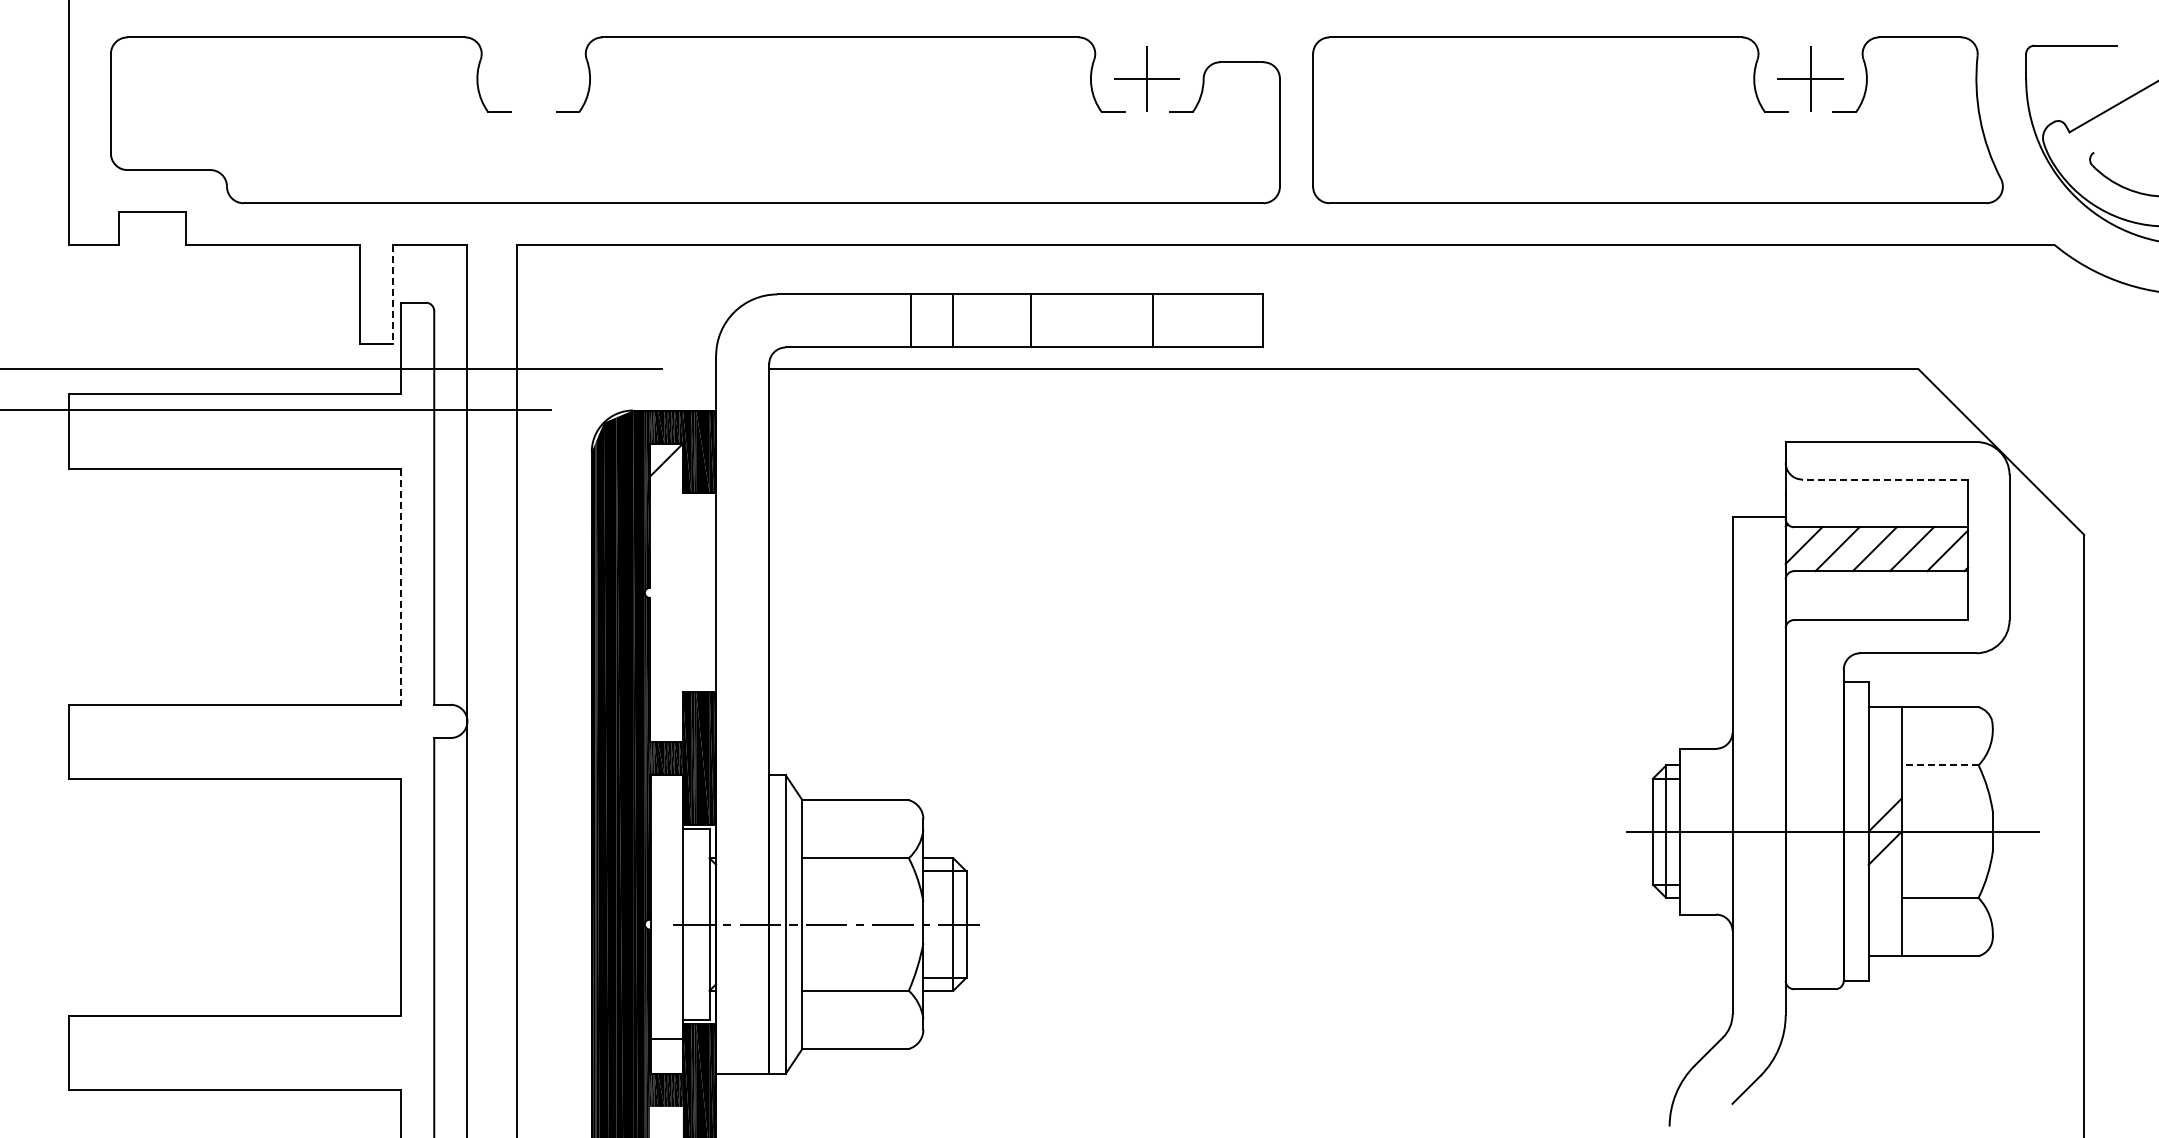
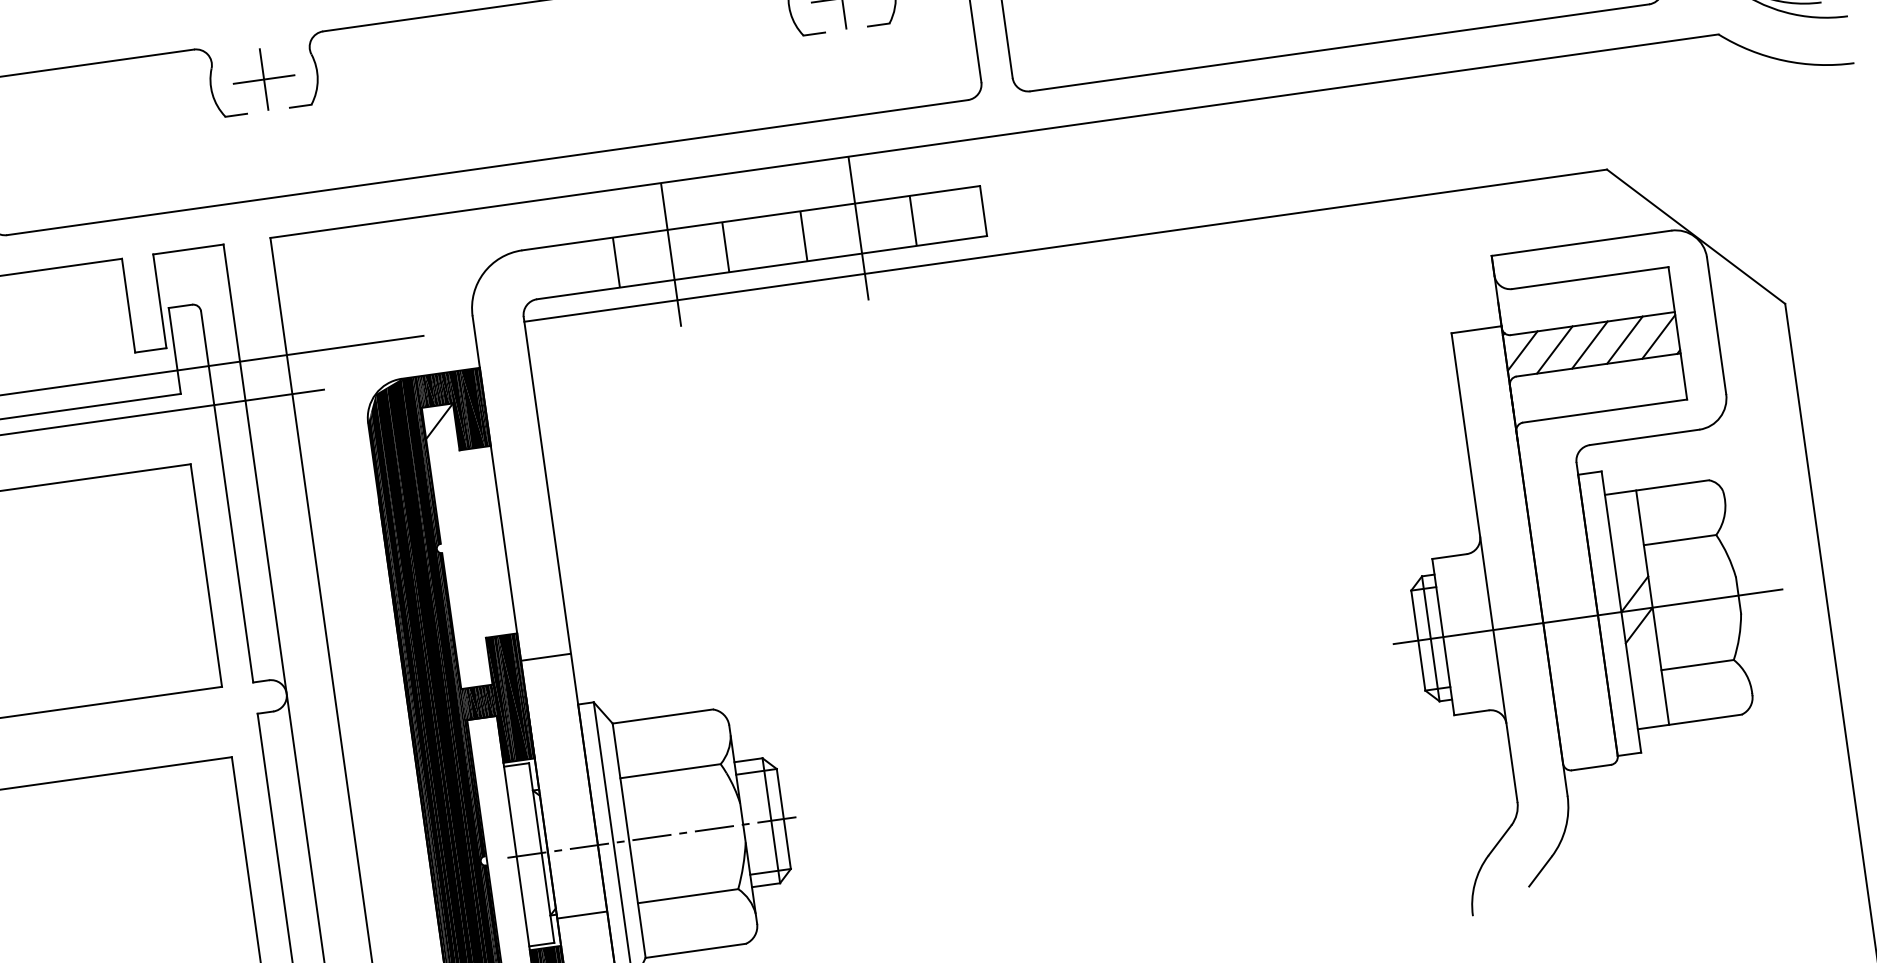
part: (533, 78) -> (263, 79), added
line: (392, 294) -> (159, 301), dashed -> solid
line: (910, 320) -> (616, 262), moved
line: (931, 320) -> (670, 254), added
line: (952, 320) -> (725, 246), moved
line: (1030, 320) -> (803, 235), moved
line: (1130, 320) -> (858, 228), added
line: (1152, 320) -> (912, 220), moved
line: (1885, 479) -> (1590, 278), dashed -> solid
line: (401, 587) -> (206, 576), dashed -> solid
line: (742, 721) -> (545, 657), added
line: (1939, 765) -> (1679, 540), dashed -> solid
line: (742, 995) -> (582, 915), added

